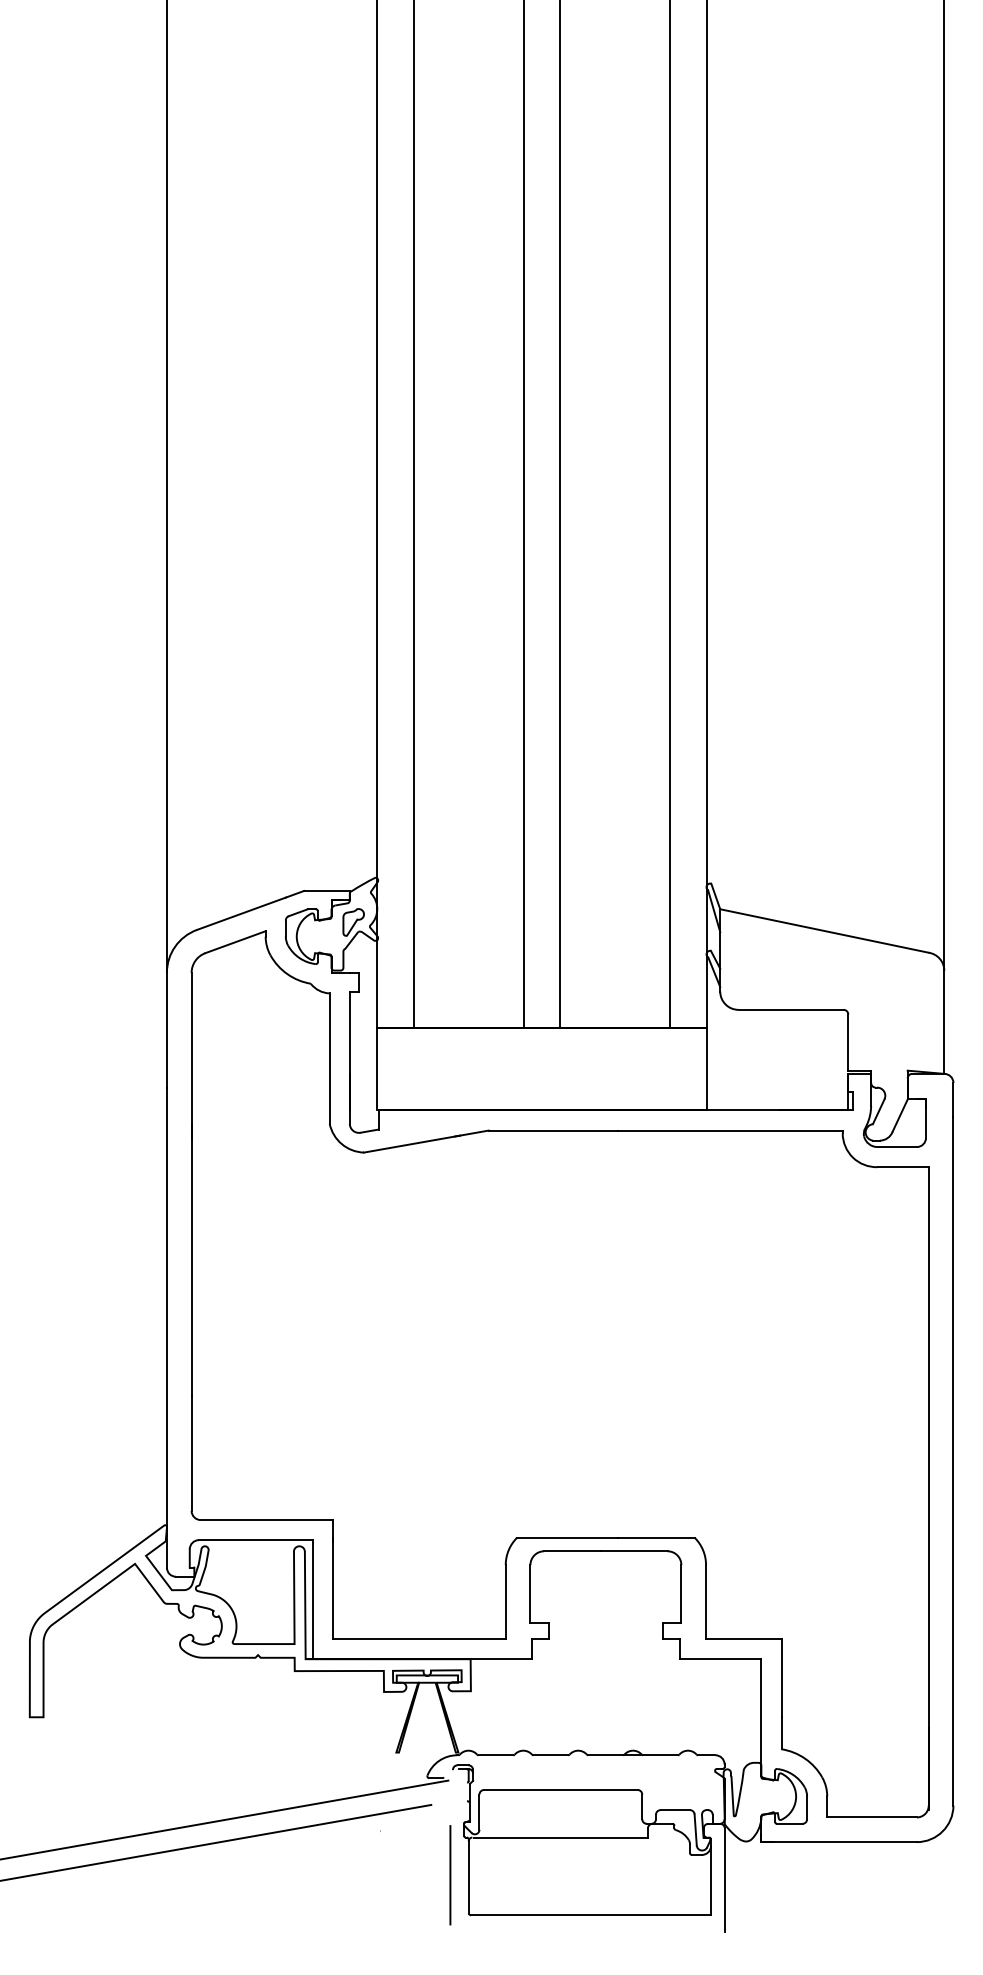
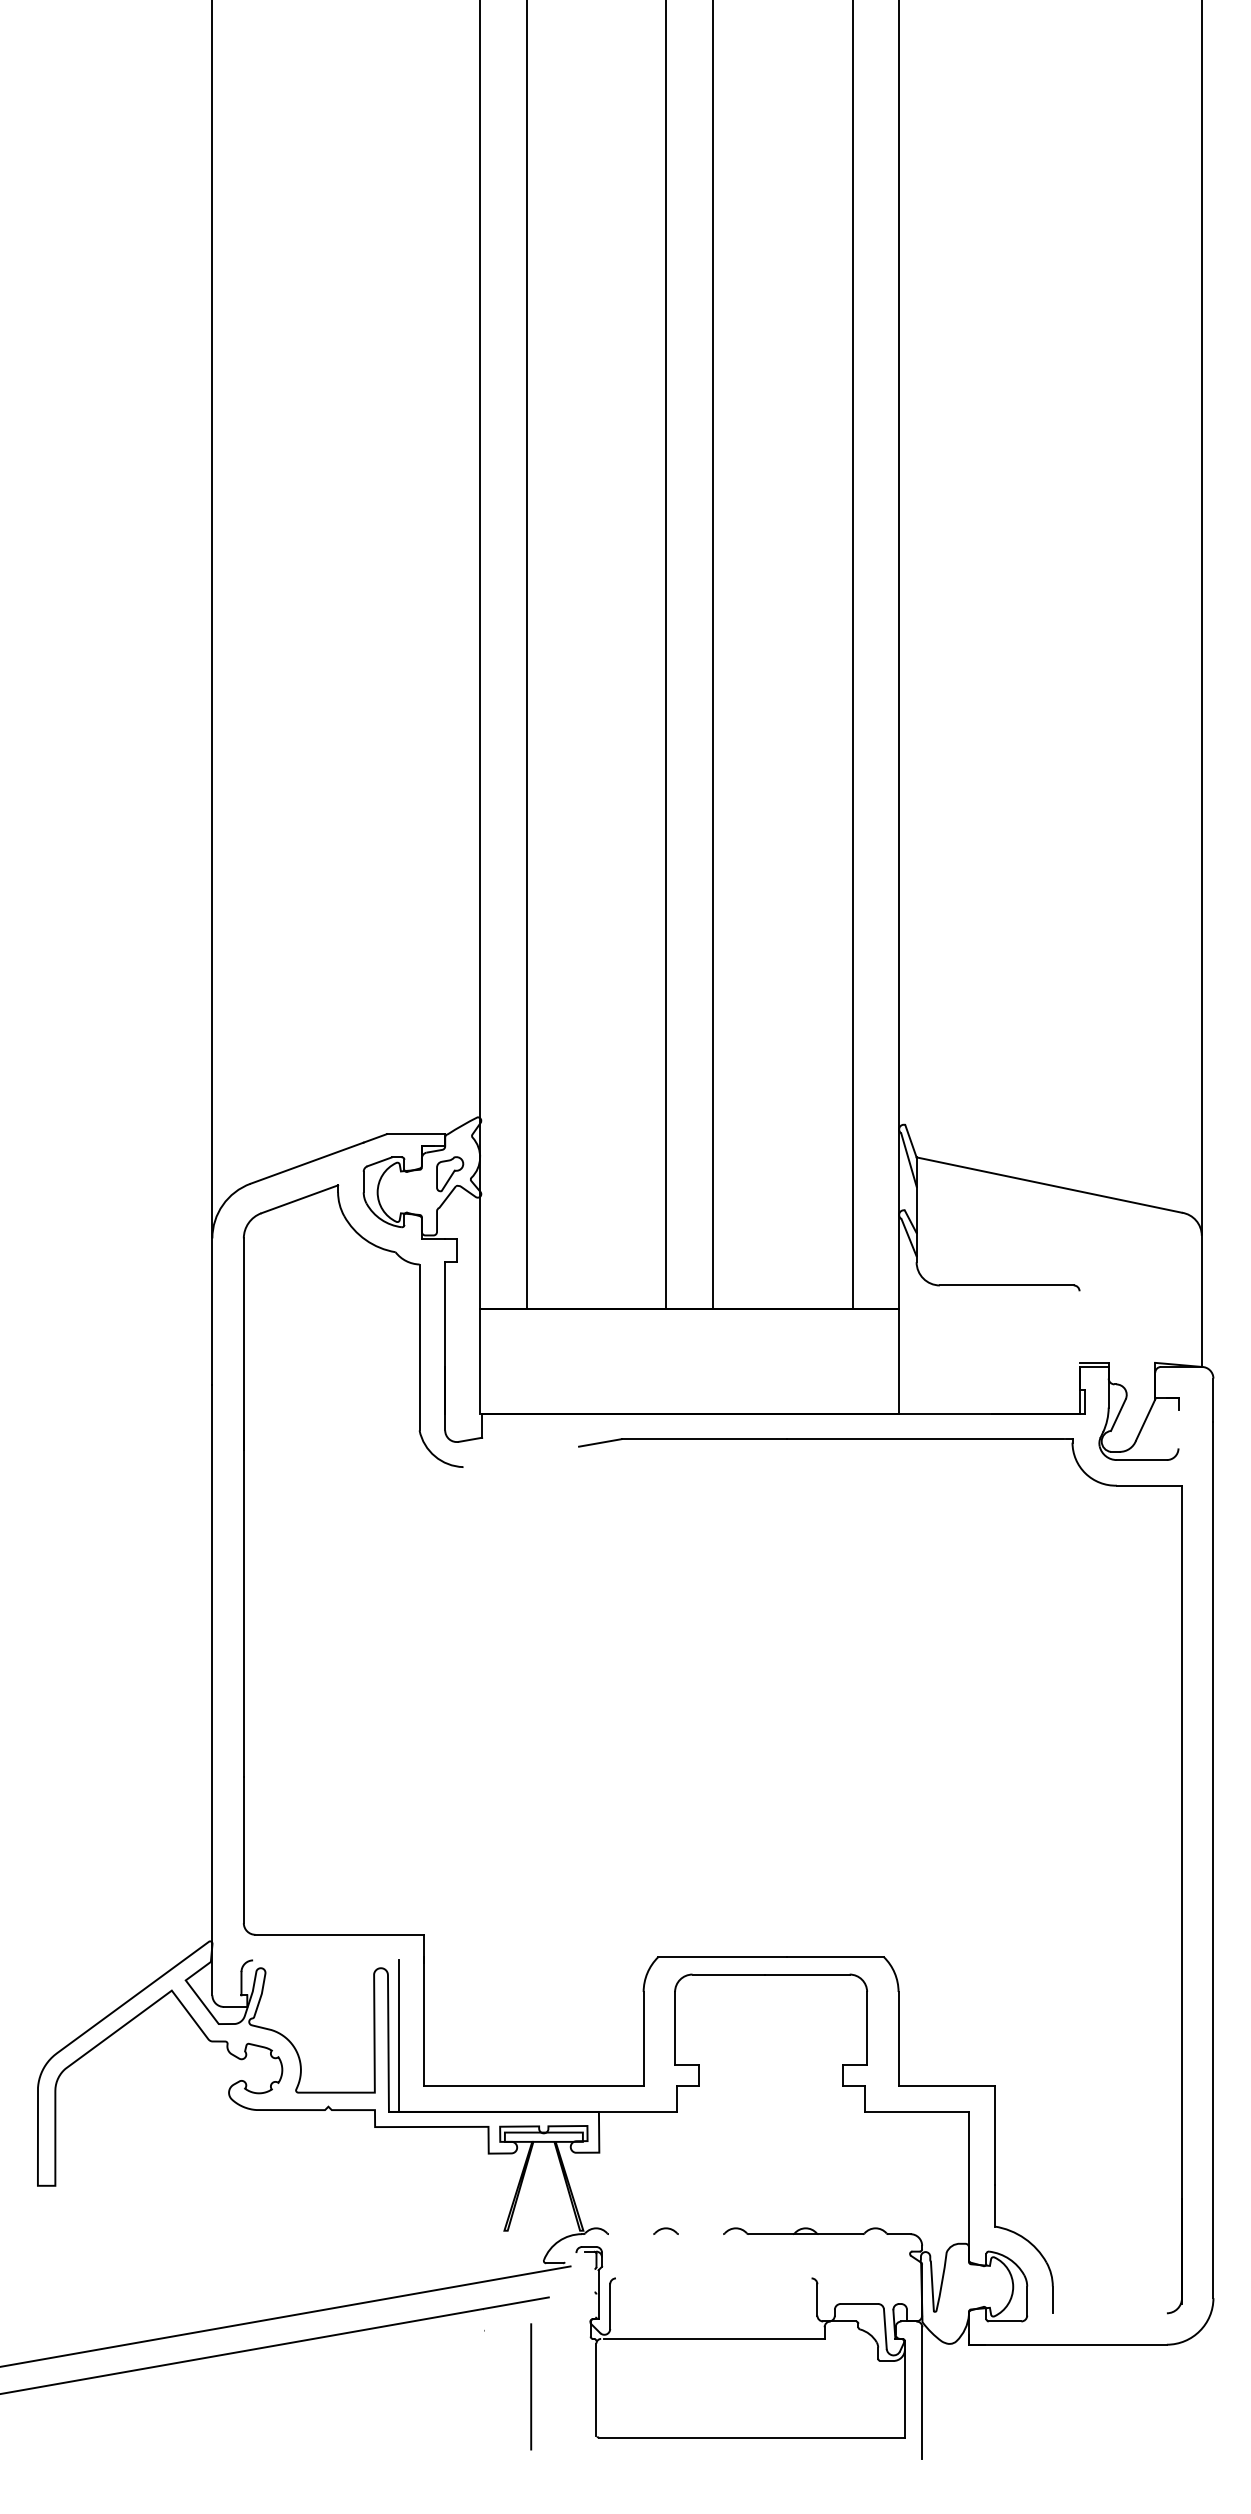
line: (848, 1042) -> (1079, 1327), removed
line: (925, 1118) -> (1178, 1423), removed
line: (412, 1144) -> (524, 1456), removed
line: (255, 1540) -> (325, 1960), removed
line: (495, 1755) -> (630, 2234), removed
line: (550, 1755) -> (700, 2234), removed
line: (560, 1790) -> (713, 2278), removed
line: (871, 1817) -> (1109, 2313), removed
line: (450, 1874) -> (531, 2386), moved

